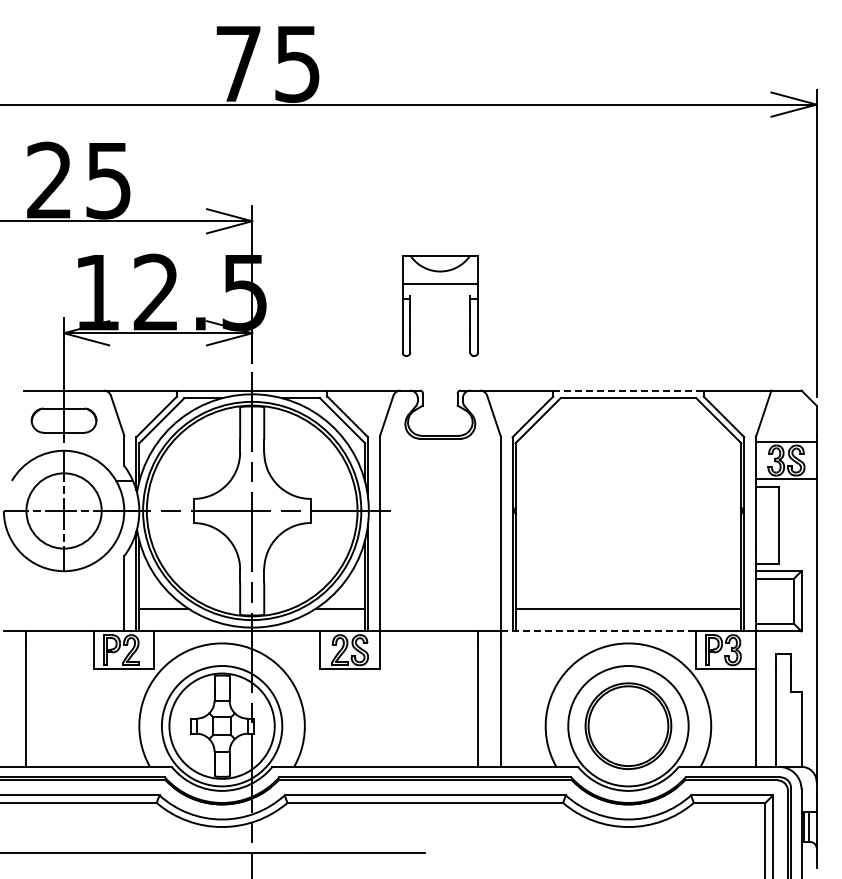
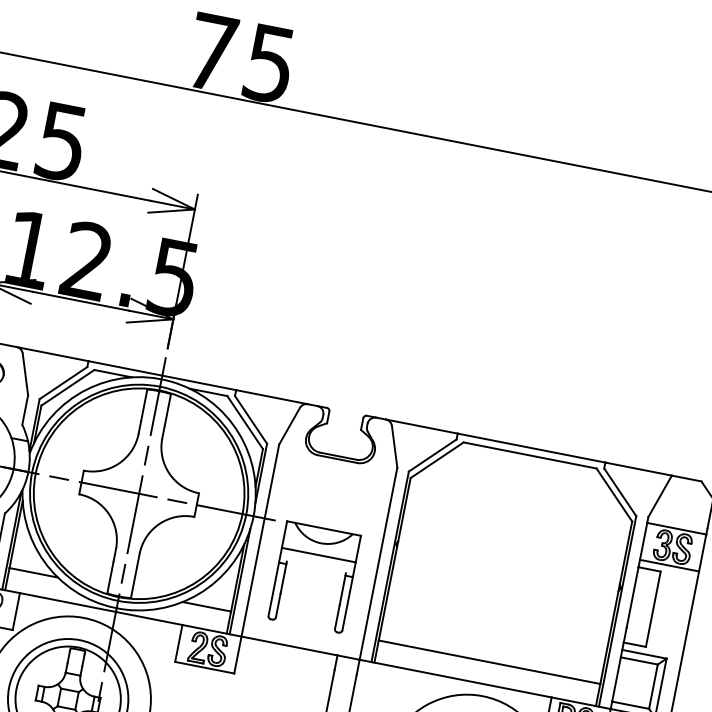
part: (439, 284) -> (317, 555), moved
line: (628, 390) -> (531, 448), dashed -> solid
line: (598, 631) -> (455, 678), dashed -> solid

